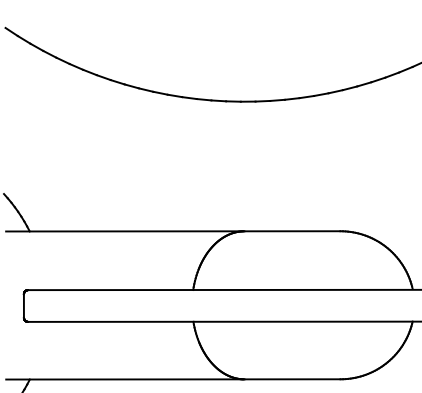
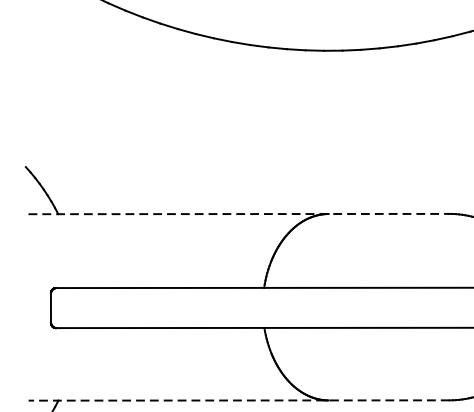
line: (173, 231) -> (239, 214), solid -> dashed
line: (172, 379) -> (238, 400), solid -> dashed

